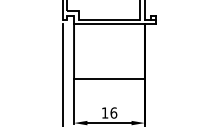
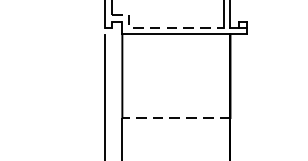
line: (98, 19) -> (159, 27), solid -> dashed
line: (109, 78) -> (176, 117), solid -> dashed

